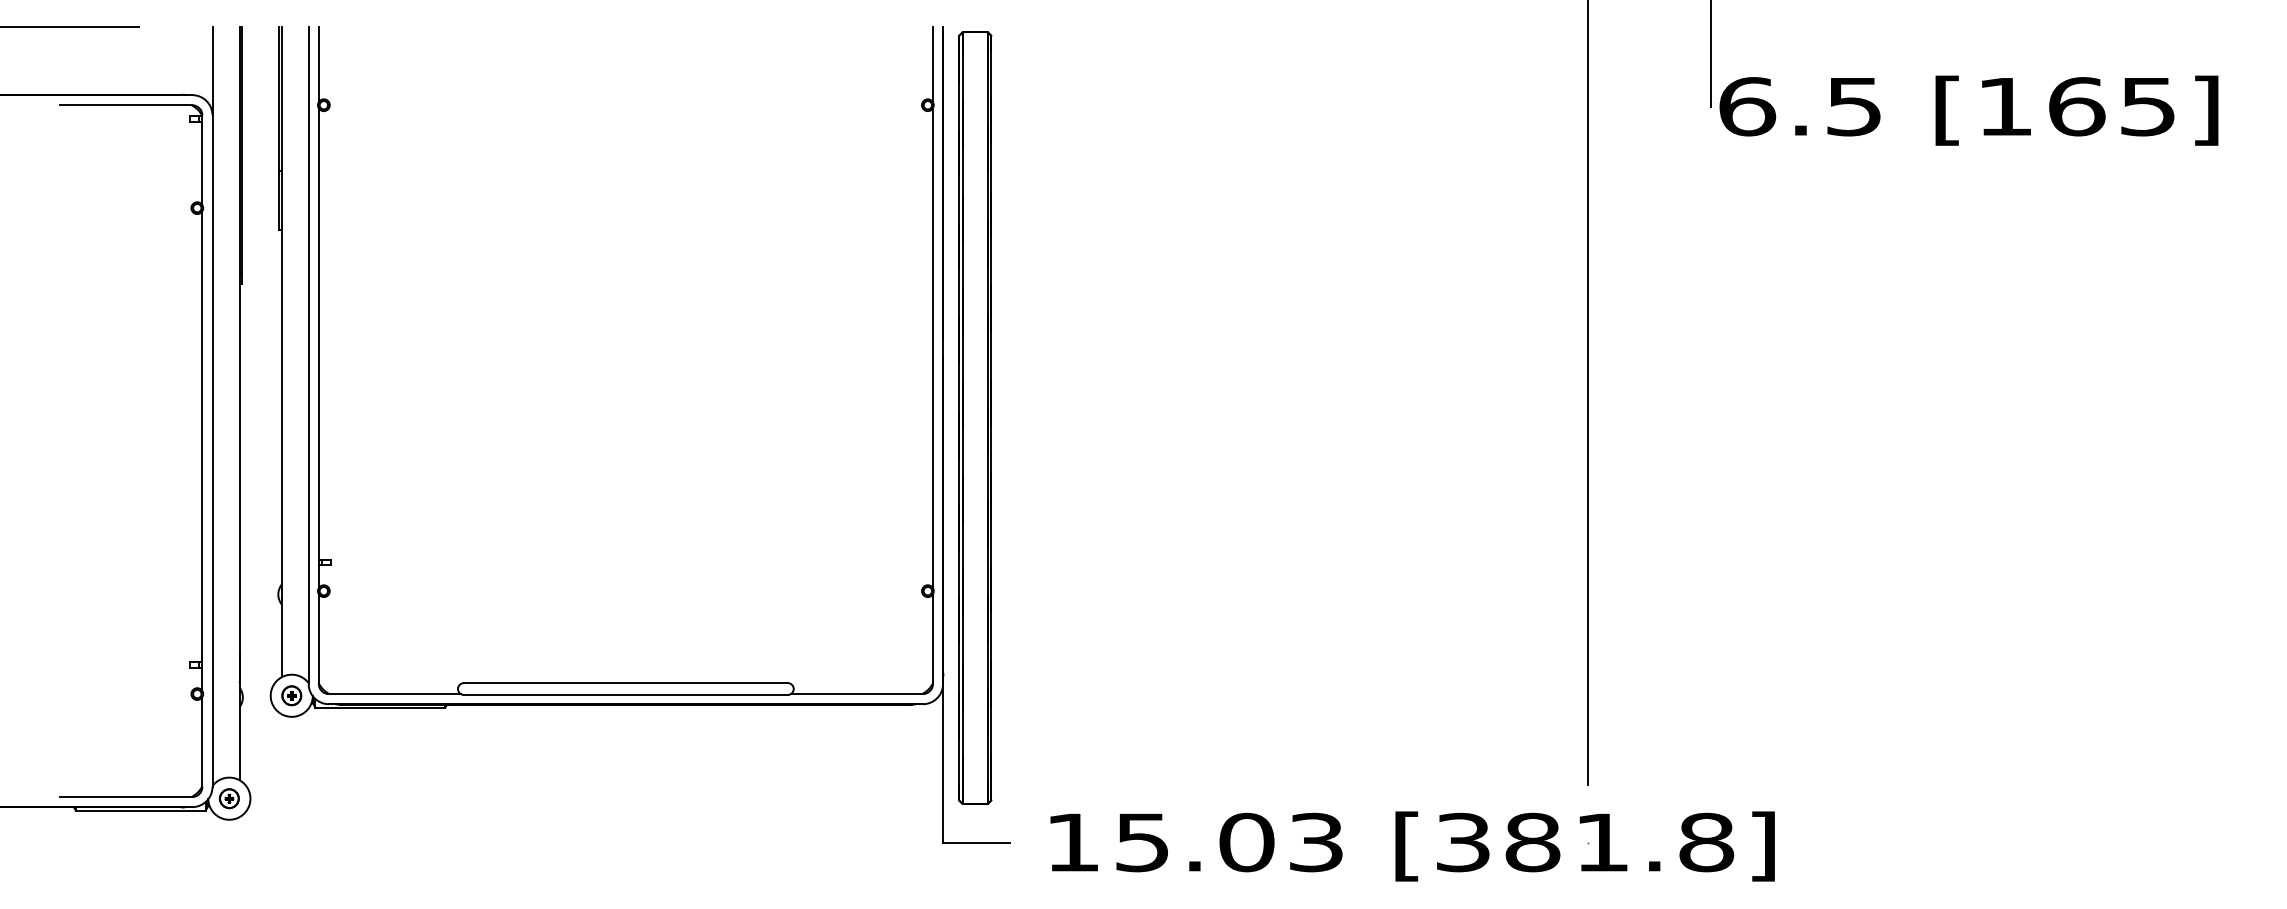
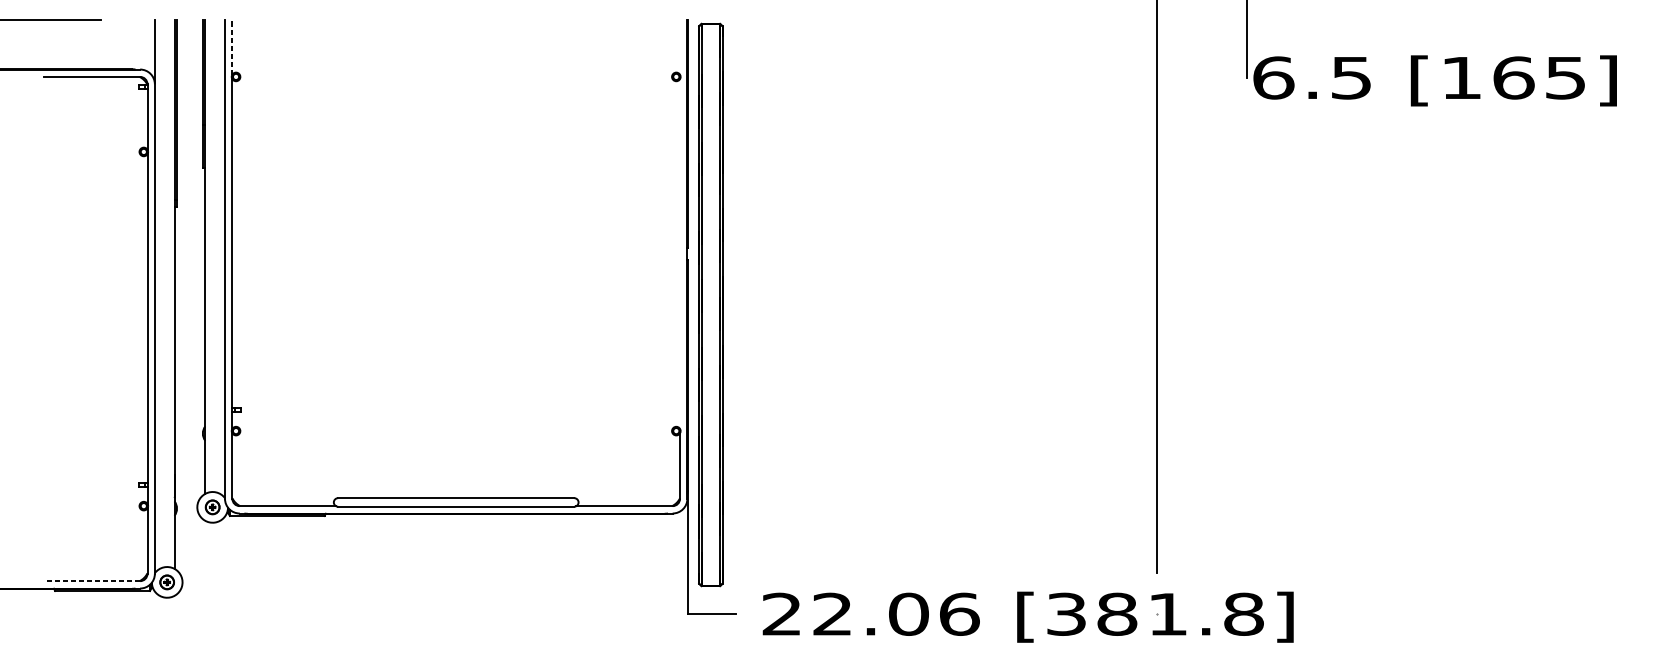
line: (318, 64) -> (232, 47), solid -> dashed
line: (932, 64) -> (679, 47), removed
line: (932, 348) -> (679, 254), removed
line: (126, 797) -> (92, 581), solid -> dashed
text: (1195, 842) -> (871, 614), 15.03 -> 22.06

